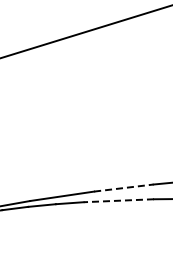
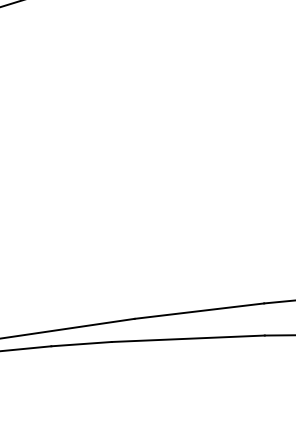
line: (123, 188) -> (198, 312), dashed -> solid
line: (118, 200) -> (187, 338), dashed -> solid

